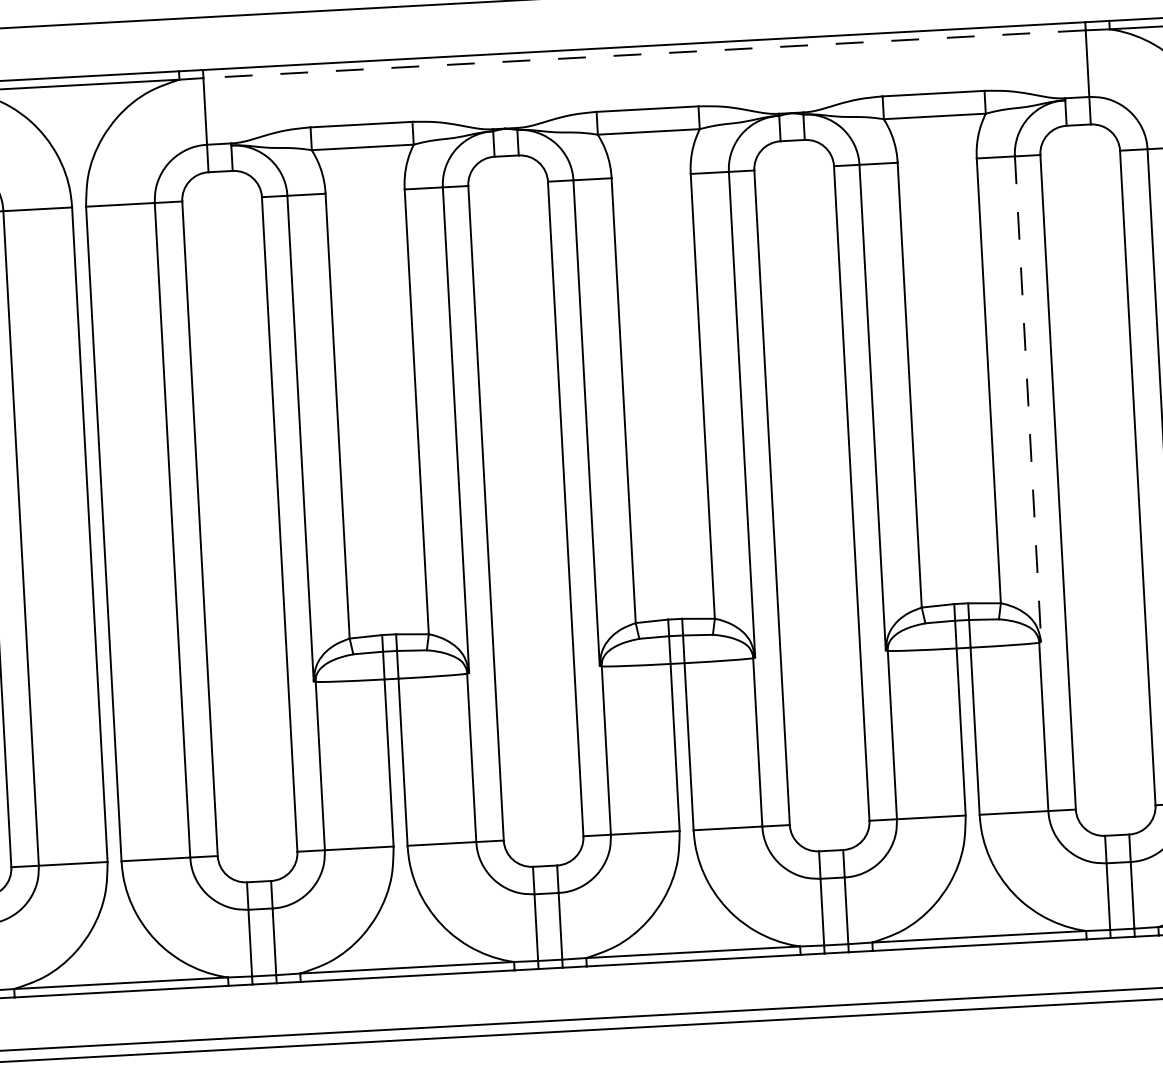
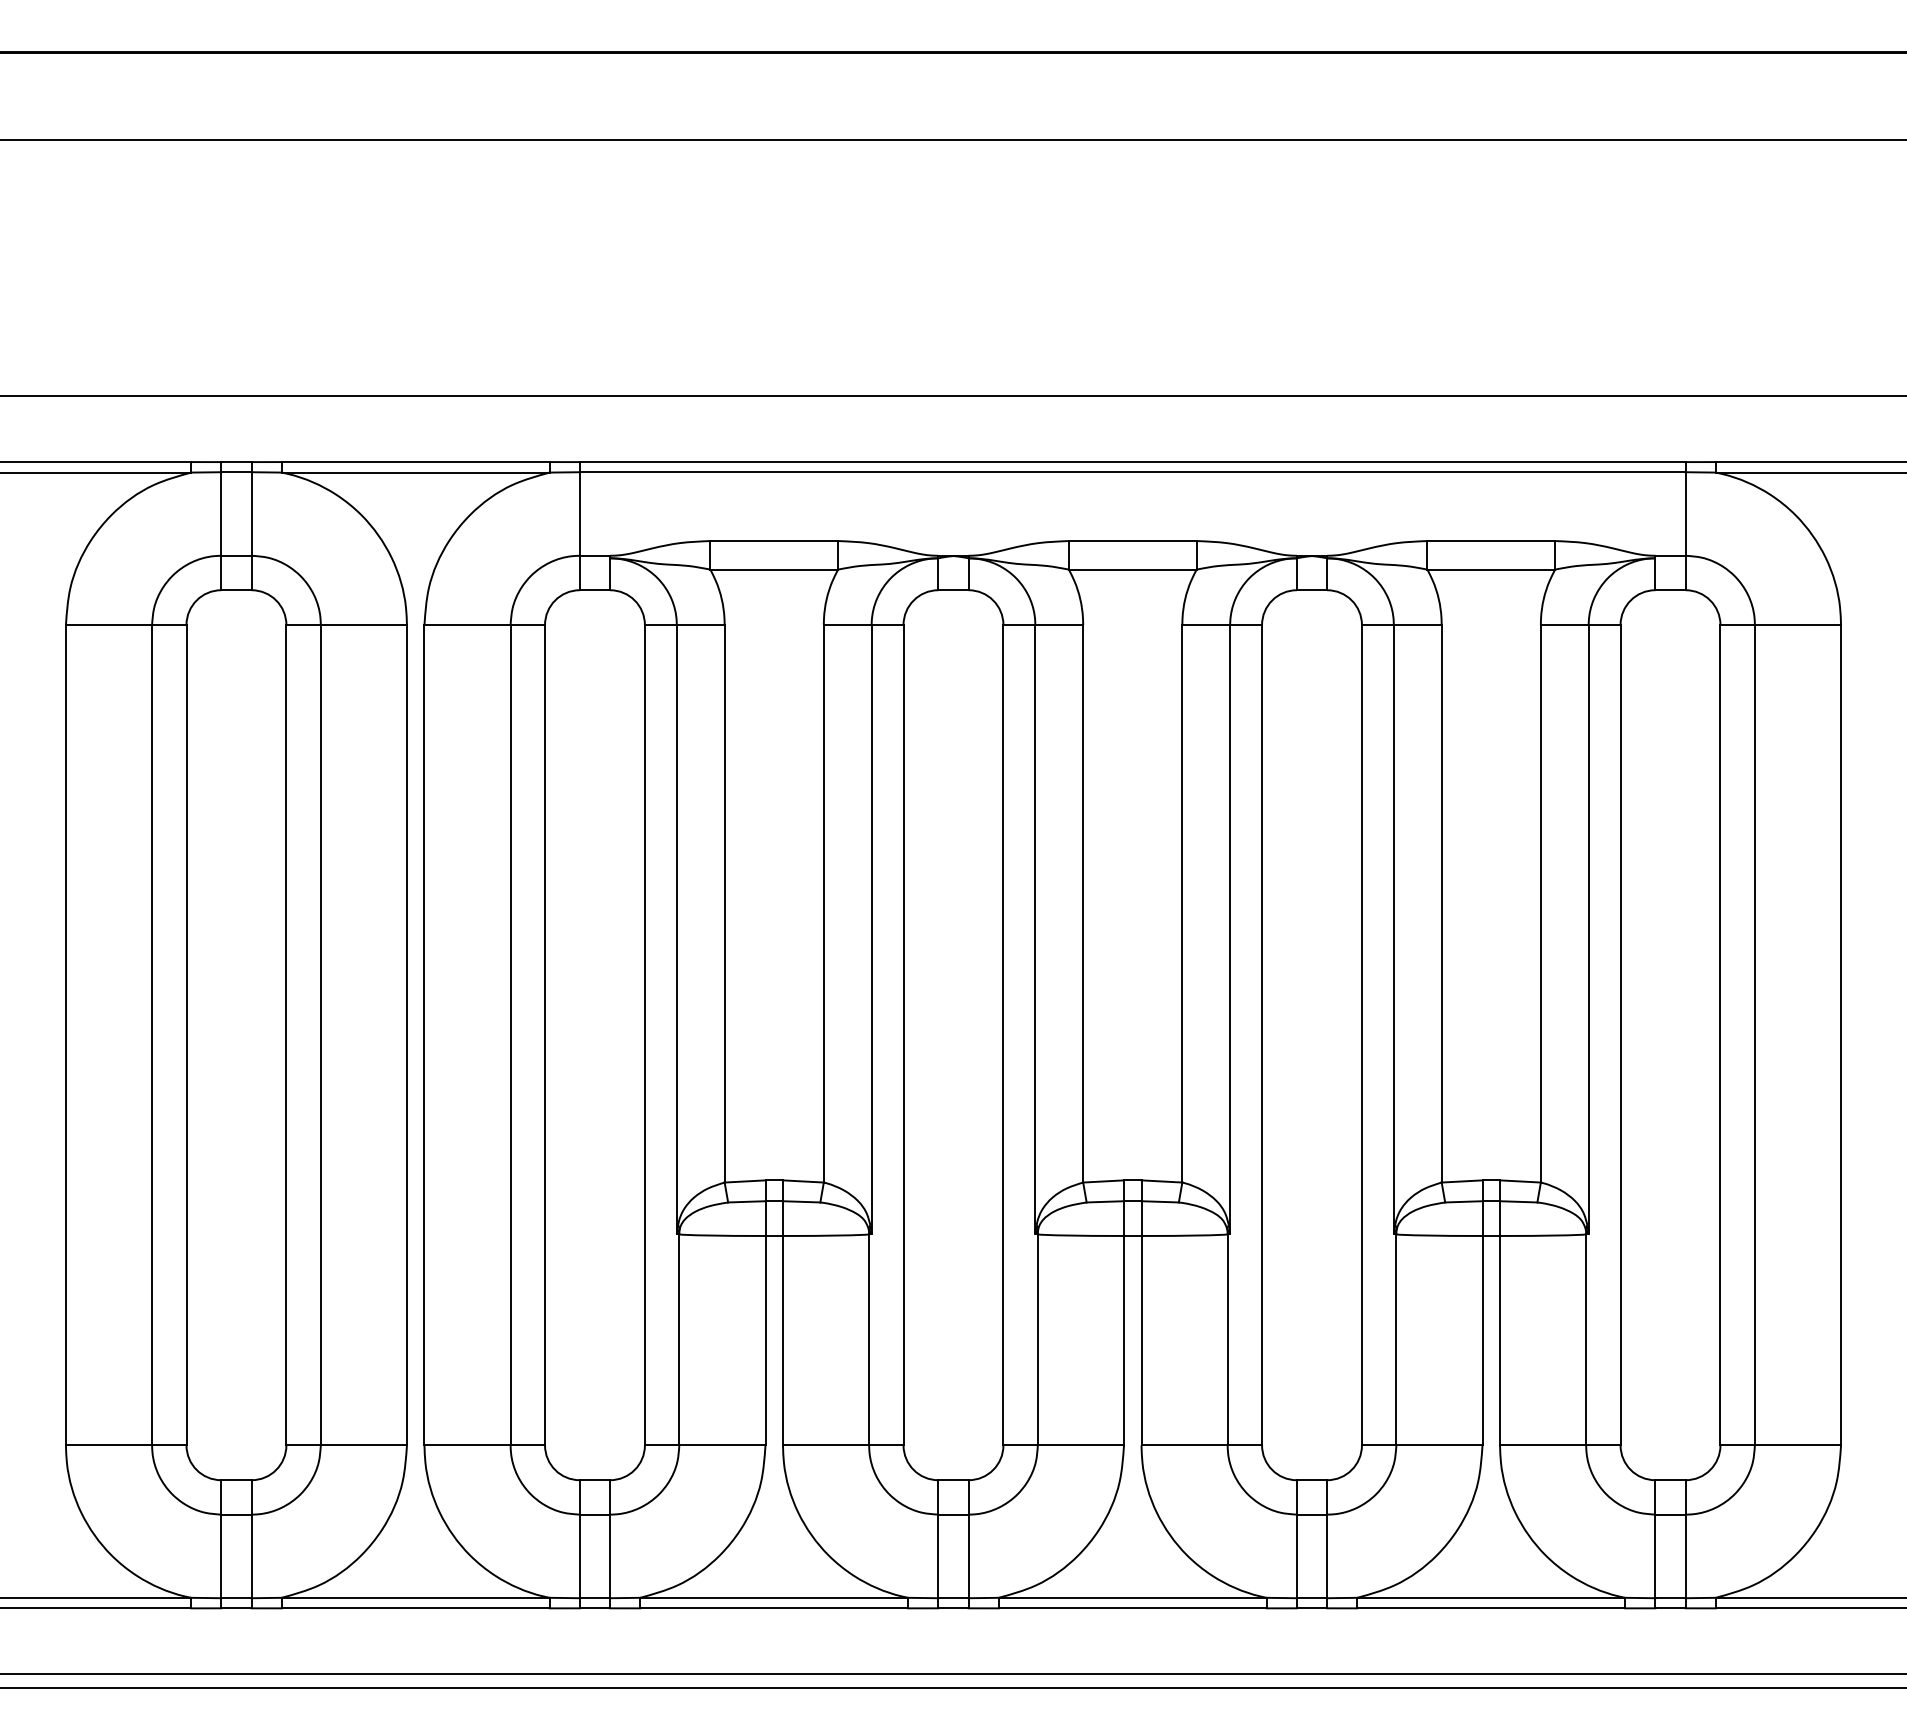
line: (644, 54) -> (1132, 472), dashed -> solid
line: (1027, 399) -> (1588, 929), dashed -> solid

